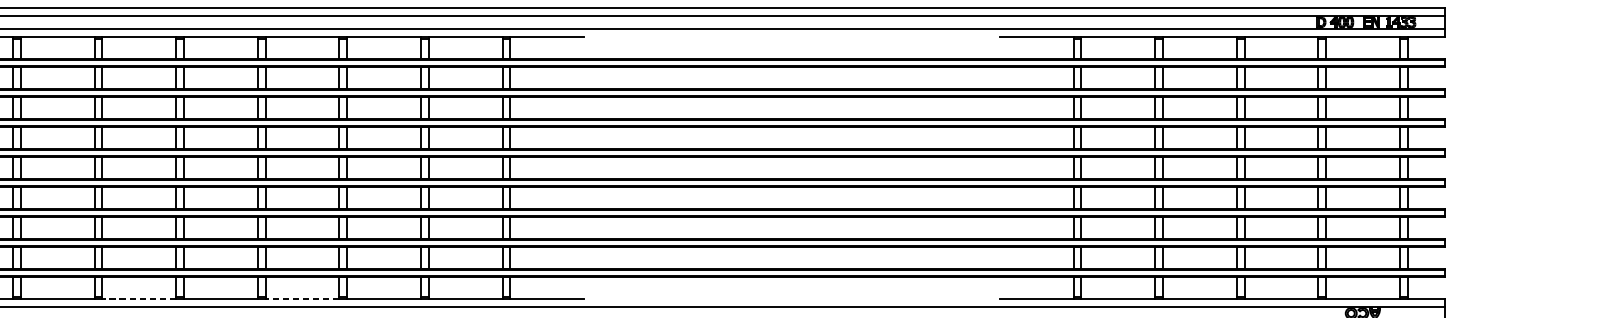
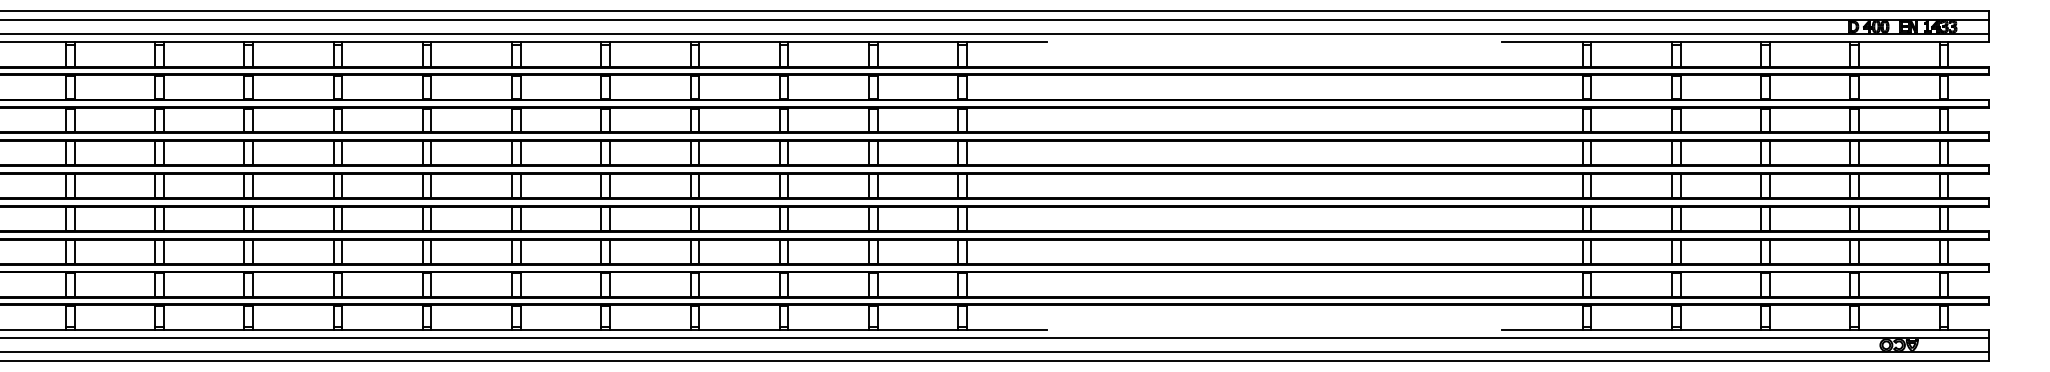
line: (138, 299) -> (560, 329), dashed -> solid
line: (301, 299) -> (738, 329), dashed -> solid

